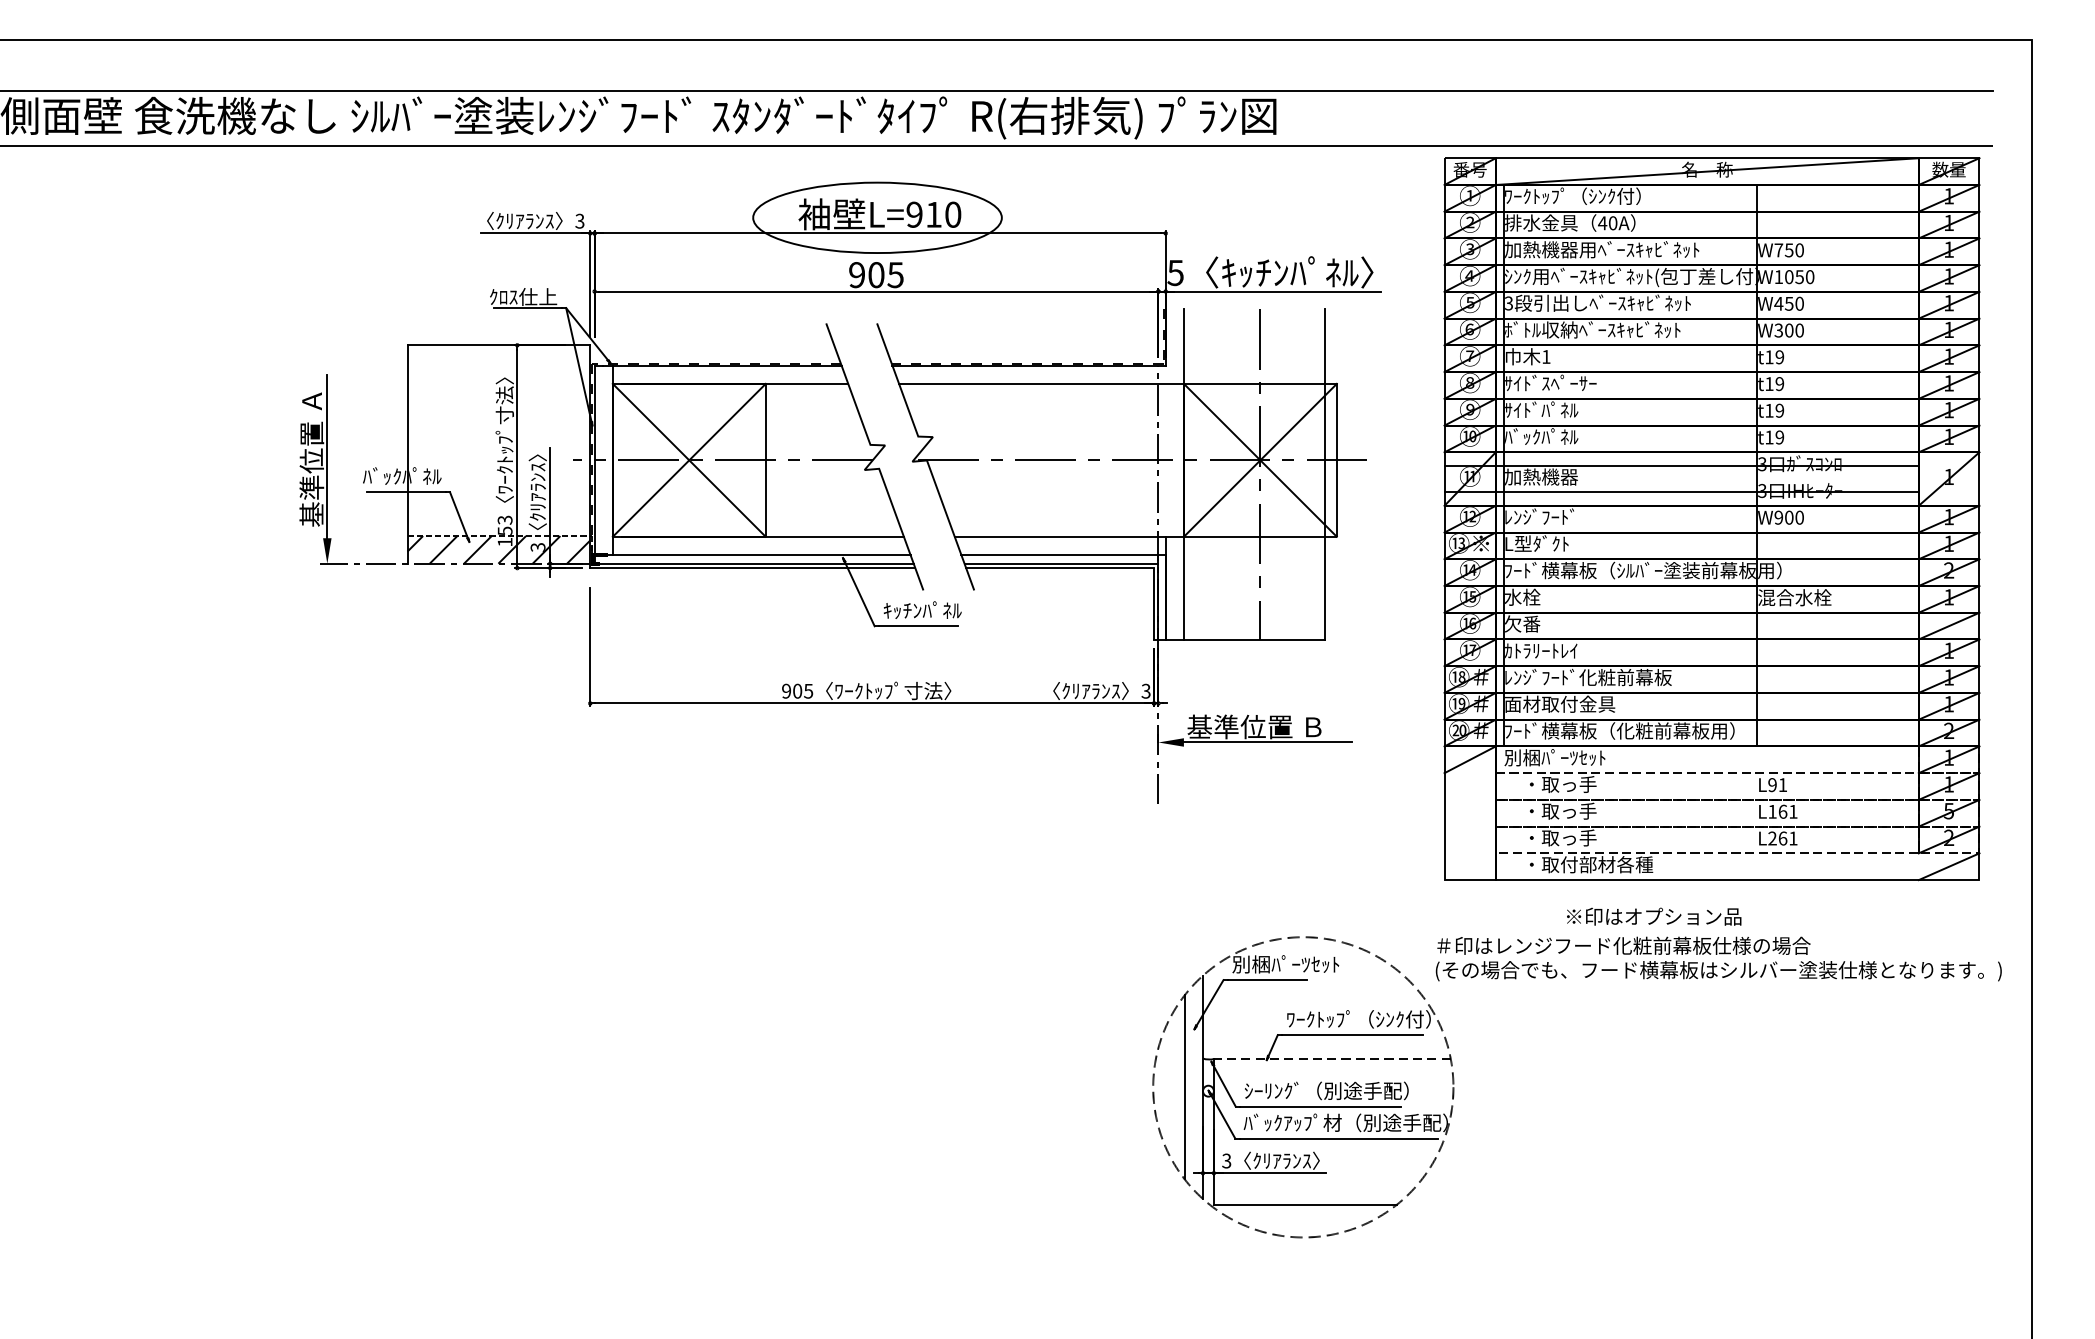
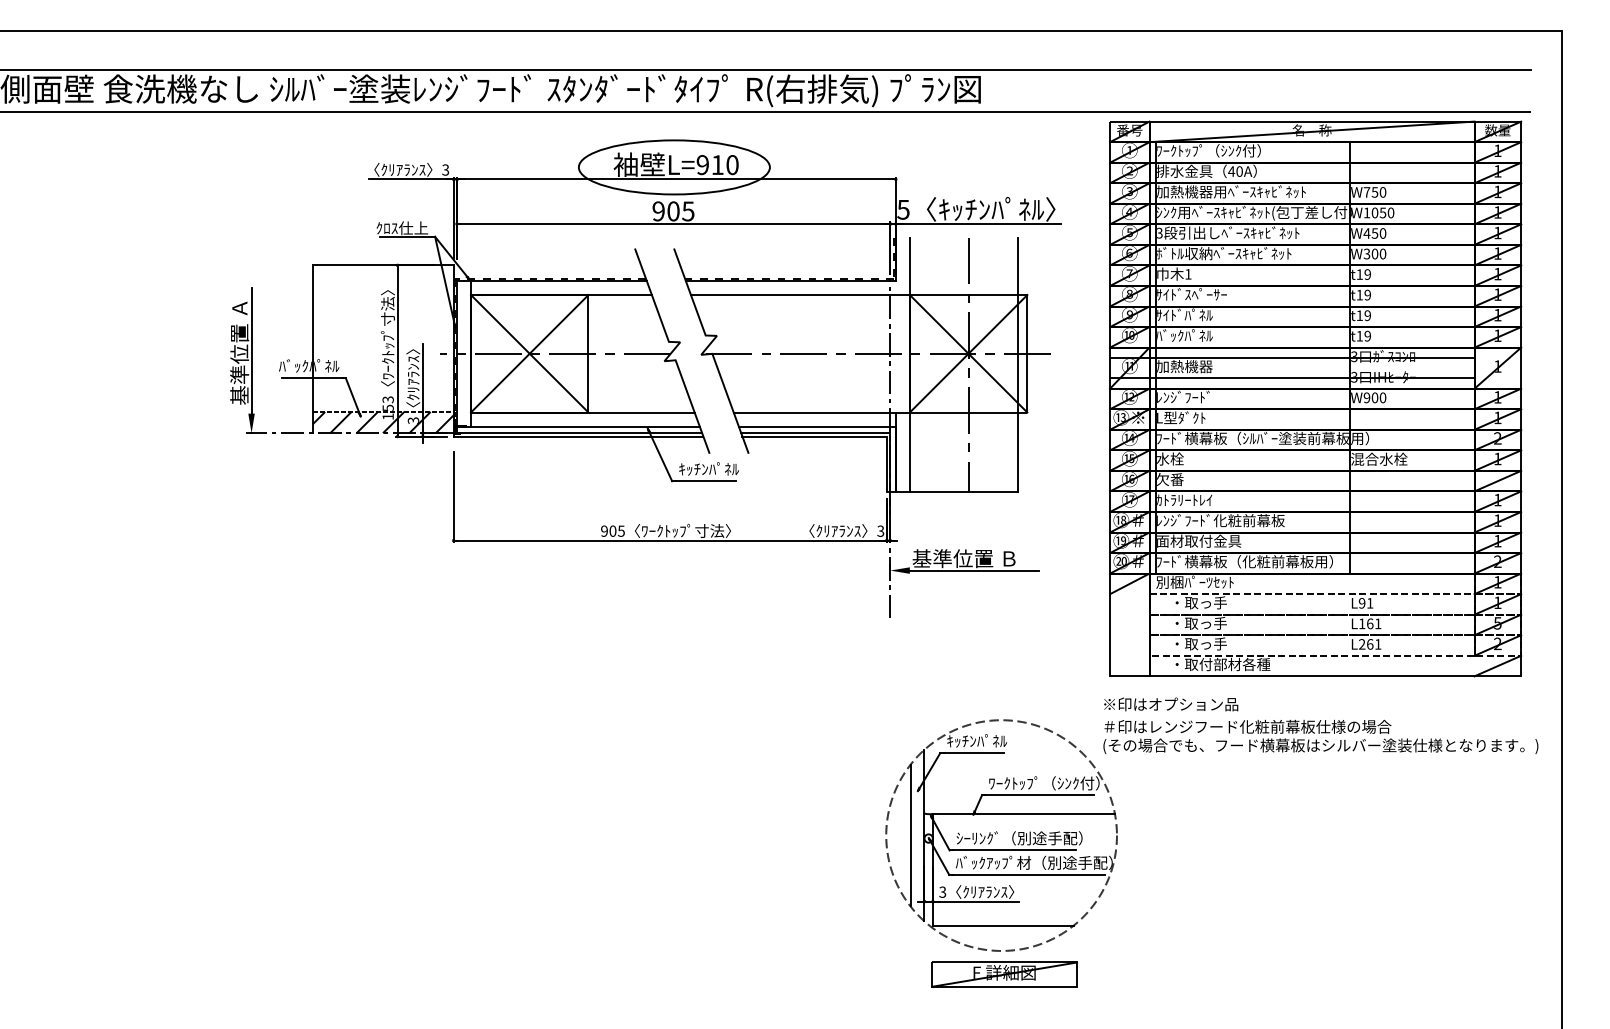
text: (1654, 916) -> (1171, 704), moved
text: (1284, 964) -> (987, 741), 別梱ﾊﾟｰﾂｾｯﾄ -> ｷｯﾁﾝﾊﾟﾈﾙ
line: (1331, 1058) -> (1023, 813), dashed -> solid
part: (1307, 1268) -> (1004, 974), added

